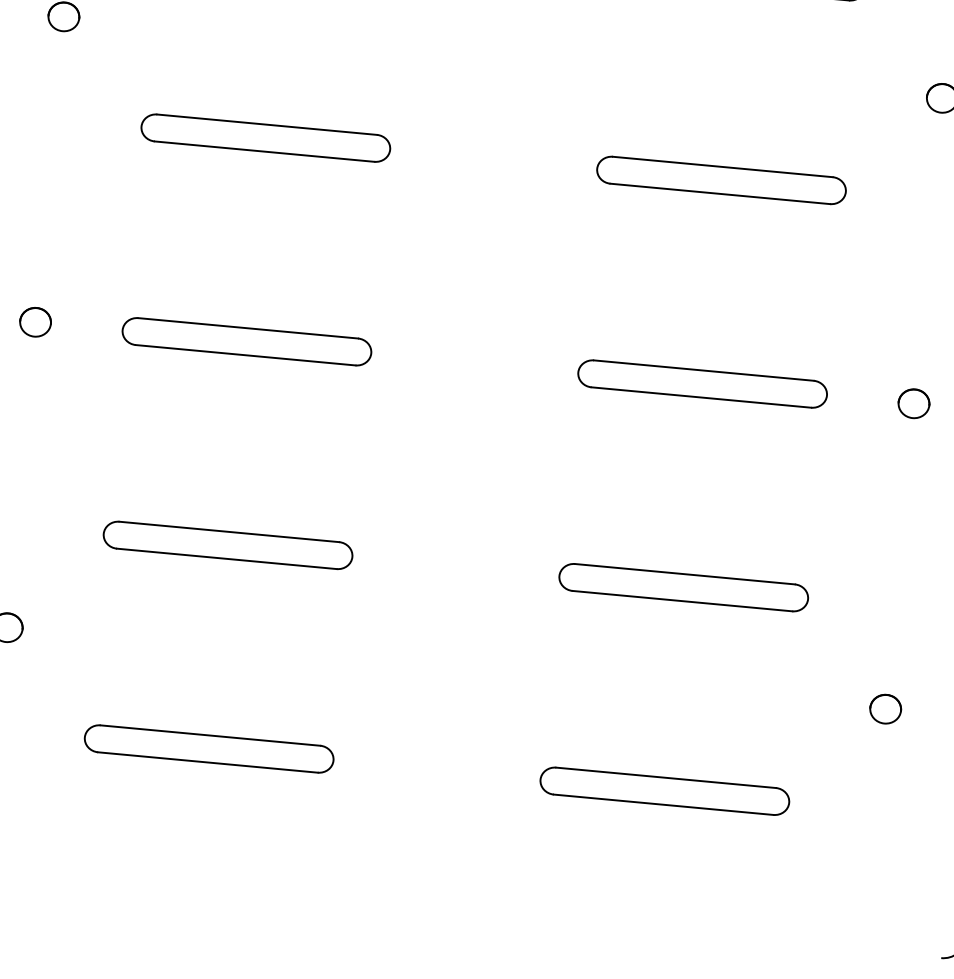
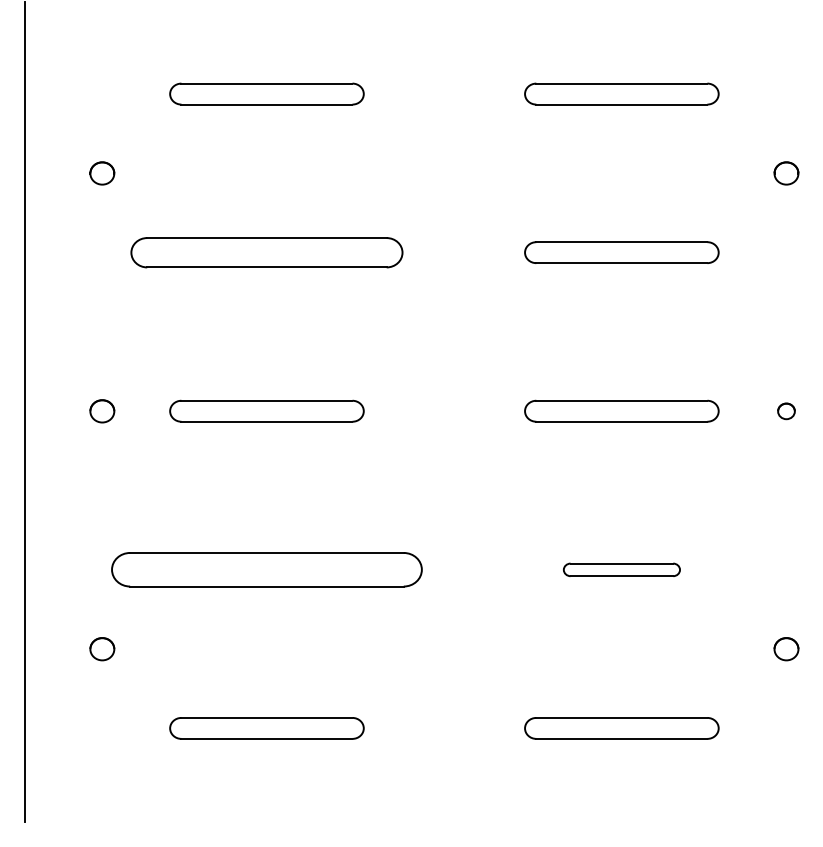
part: (265, 137) -> (266, 252), size x1.4
part: (914, 403) -> (786, 411), size x0.7
part: (227, 544) -> (266, 569), size x1.6
part: (683, 587) -> (621, 569), size x0.6

